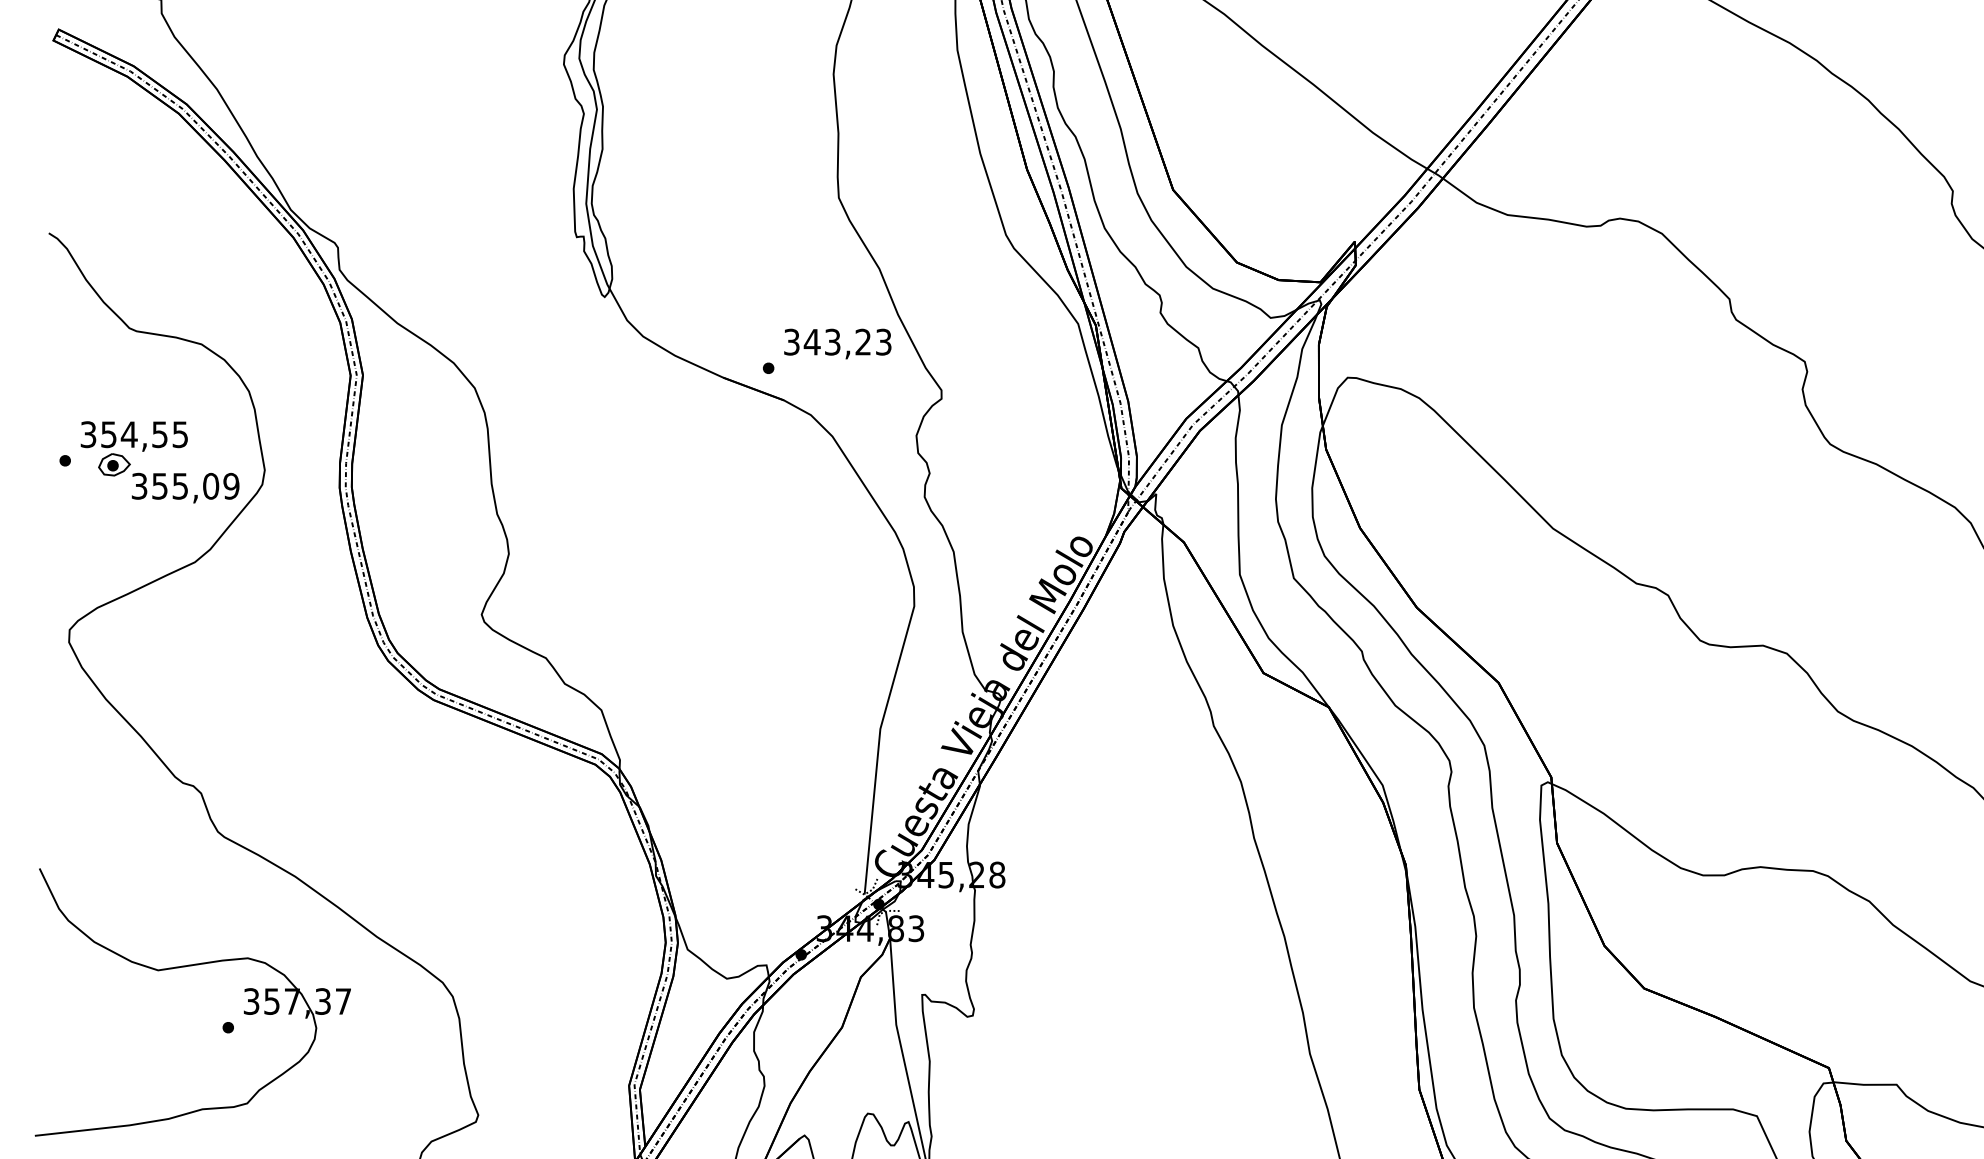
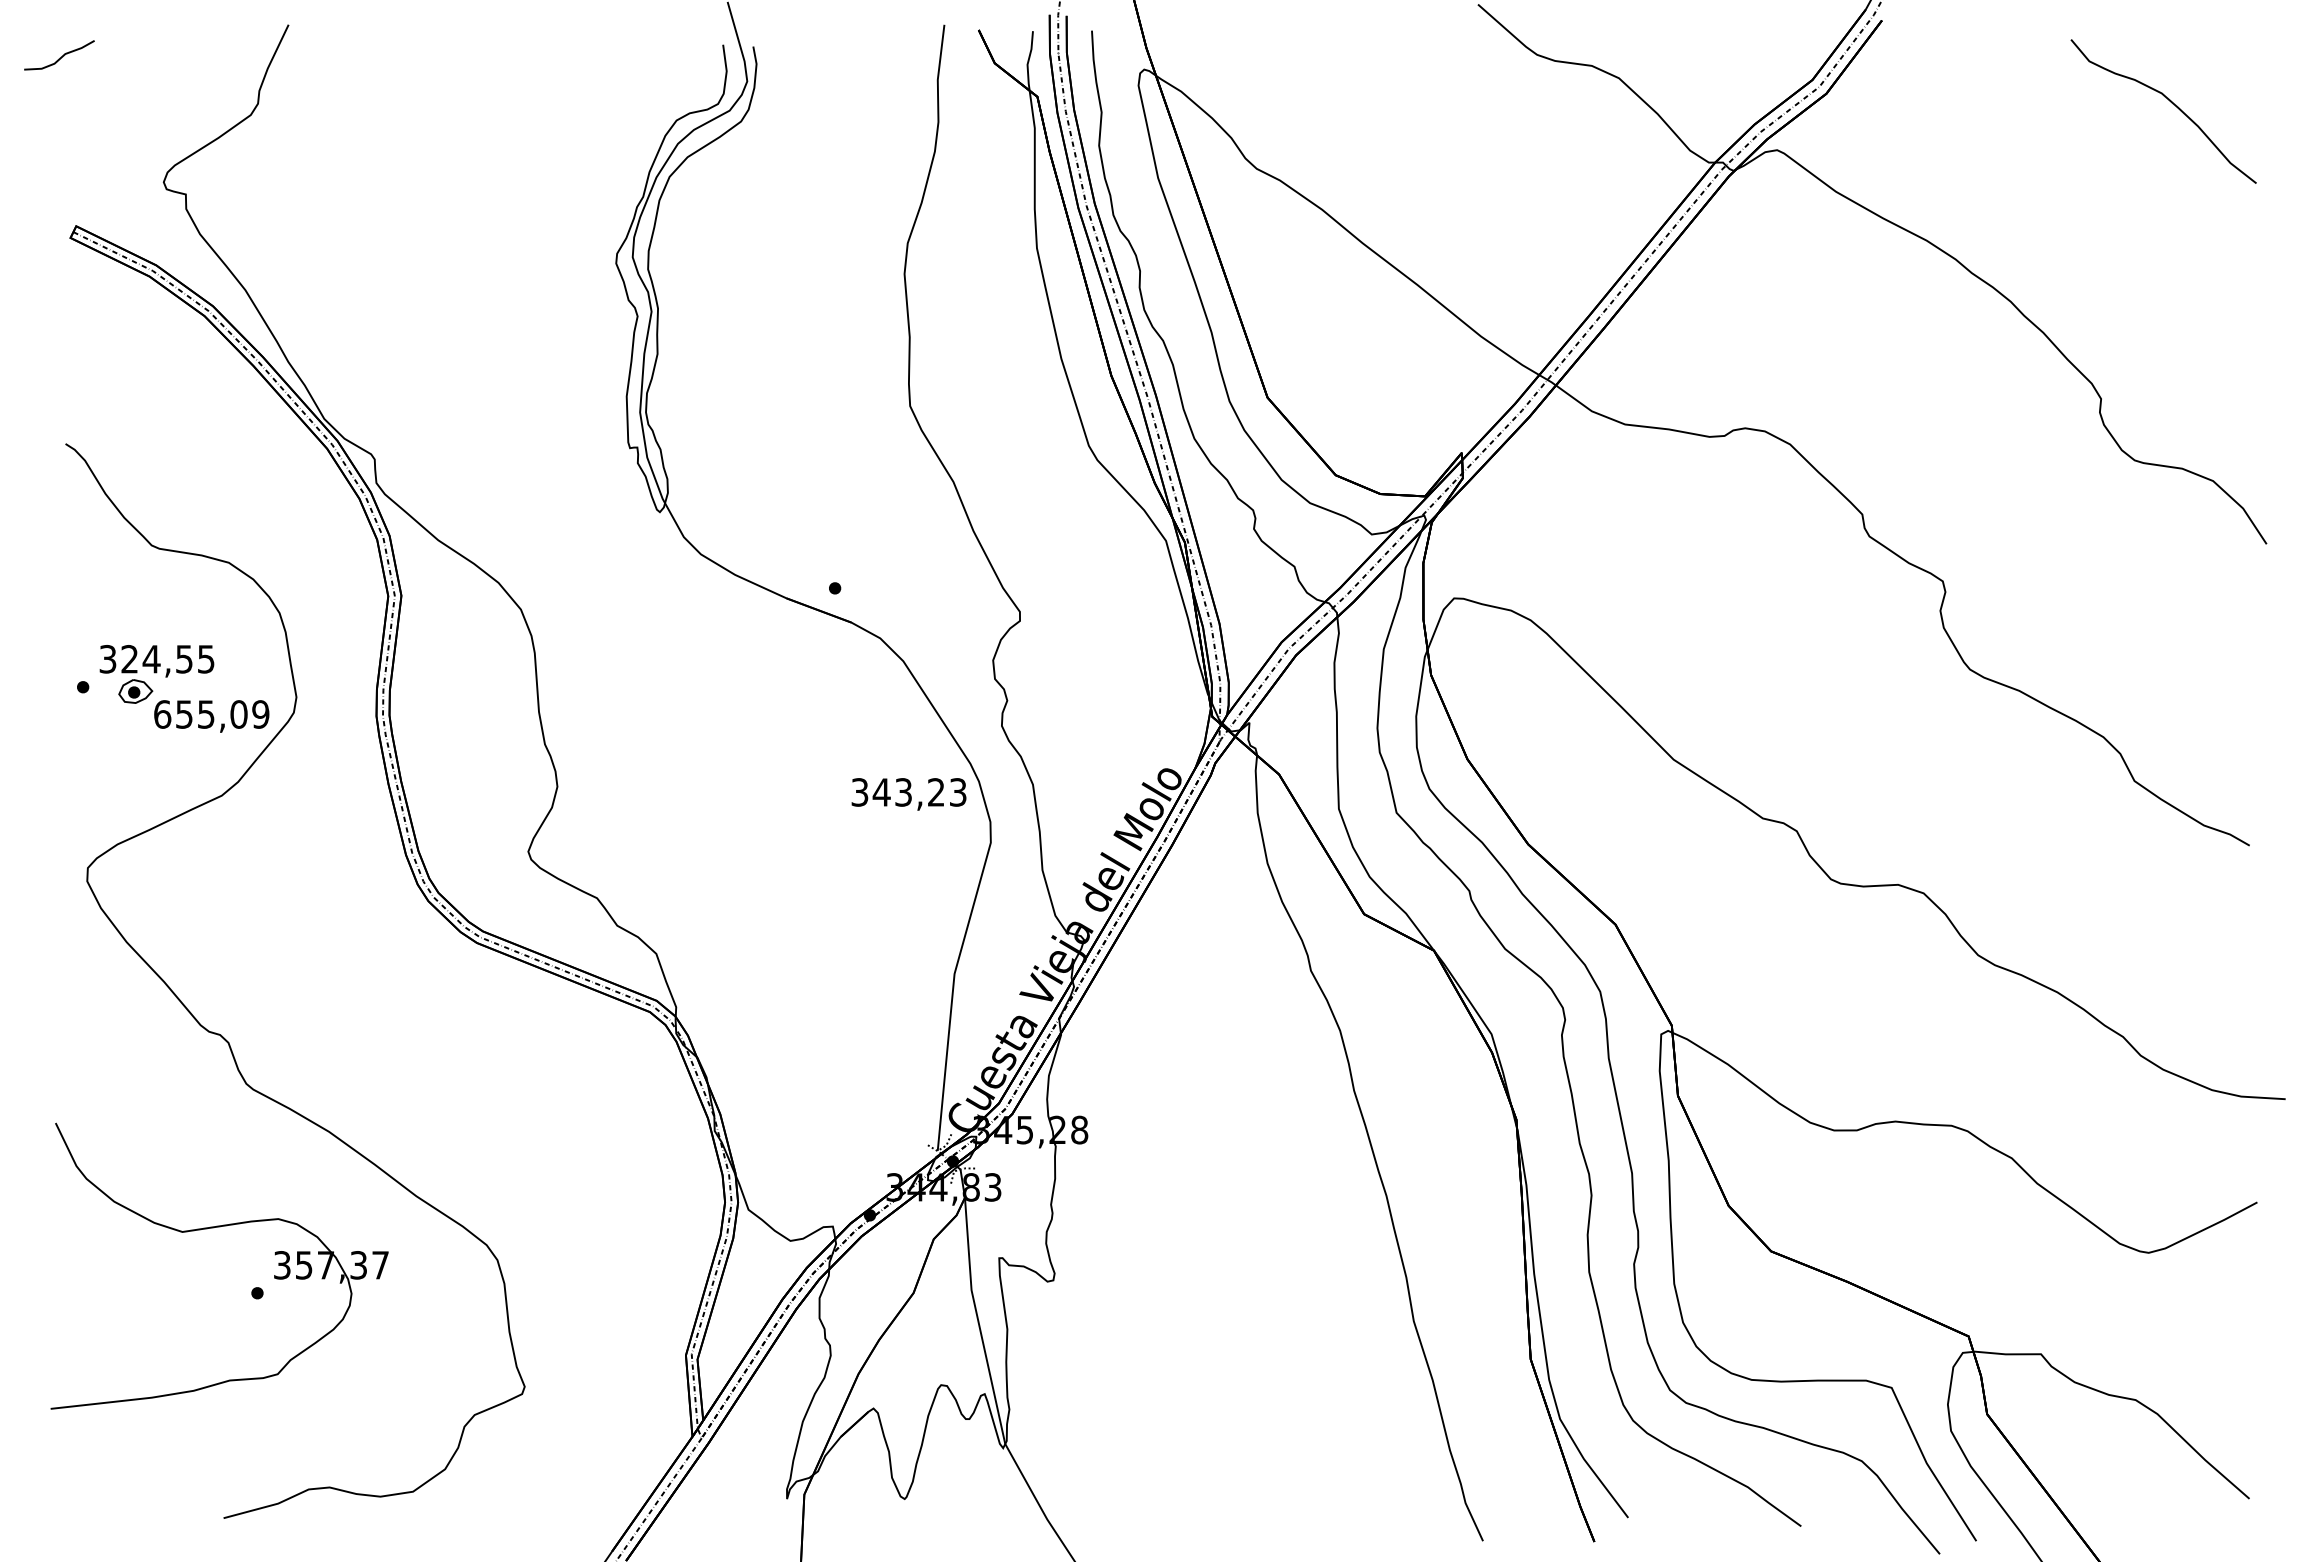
text: (837, 344) -> (908, 794), moved
text: (108, 434) -> (129, 659), 354,55 -> 324,55
text: (139, 486) -> (162, 714), 355,09 -> 655,09

